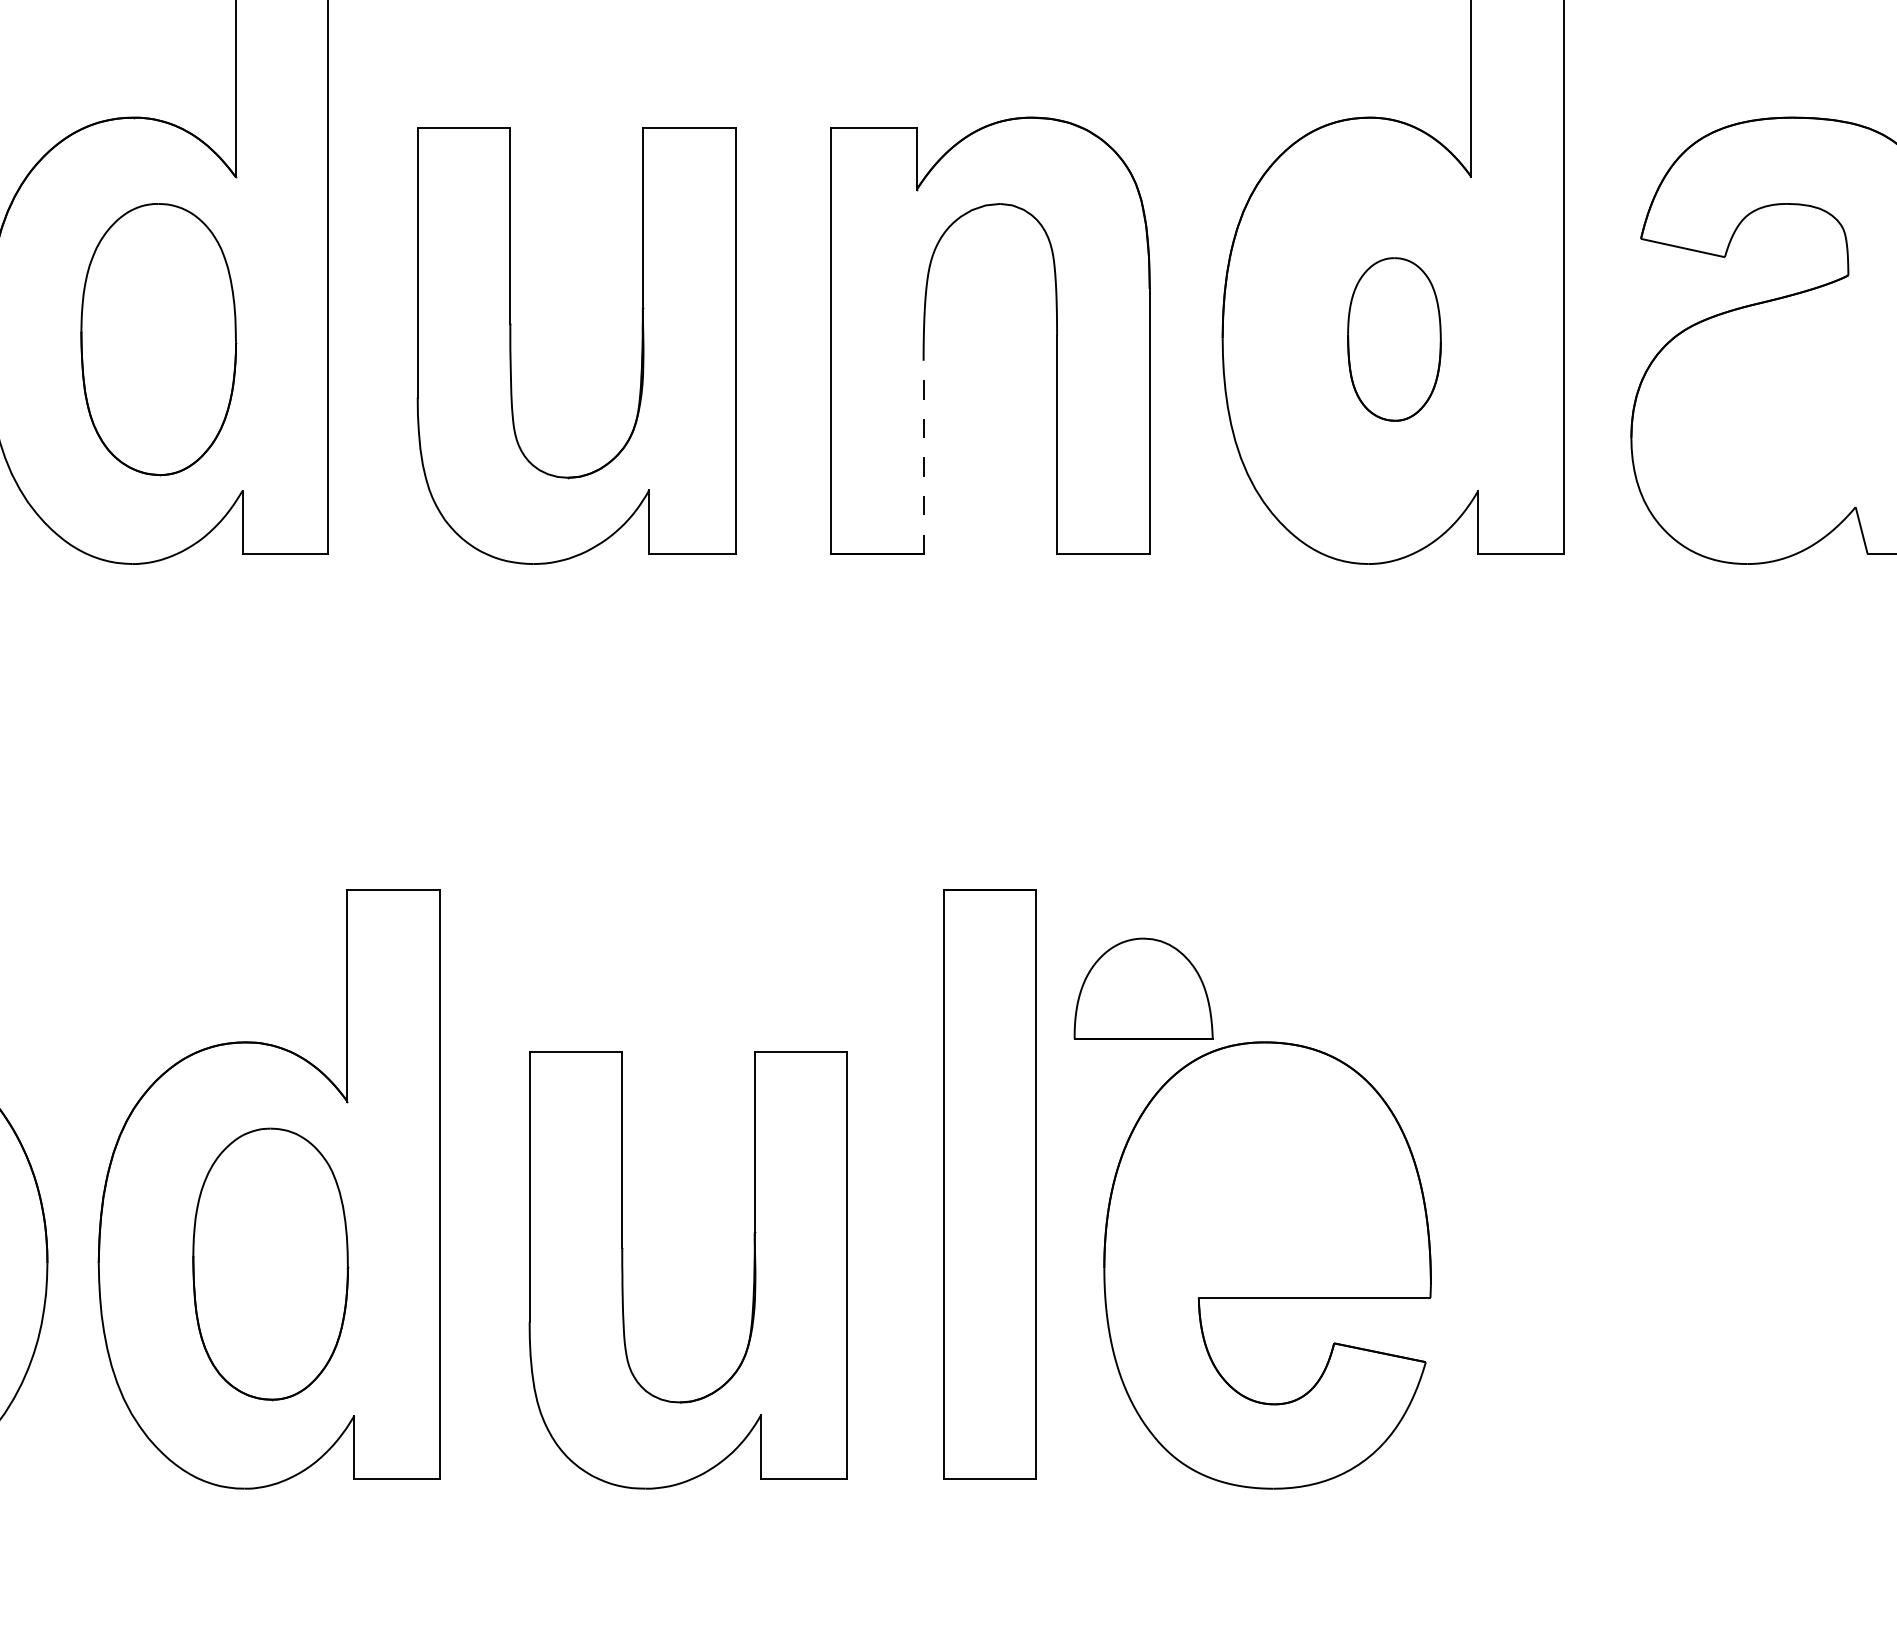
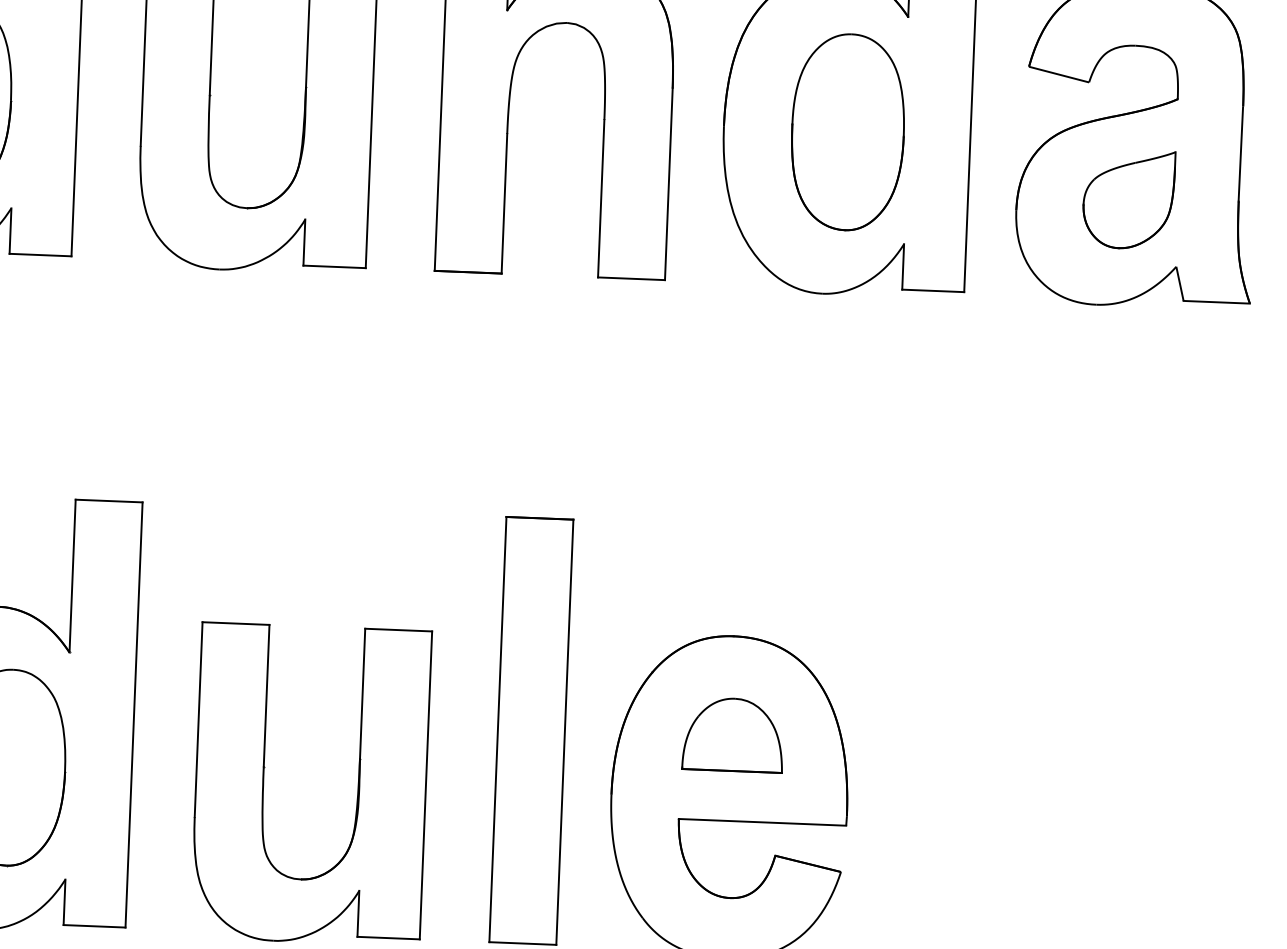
part: (1394, 339) -> (848, 132), size x1.67
part: (1786, 416) -> (1128, 199), added
line: (923, 457) -> (504, 203), dashed -> solid
part: (1143, 988) -> (733, 734), moved

